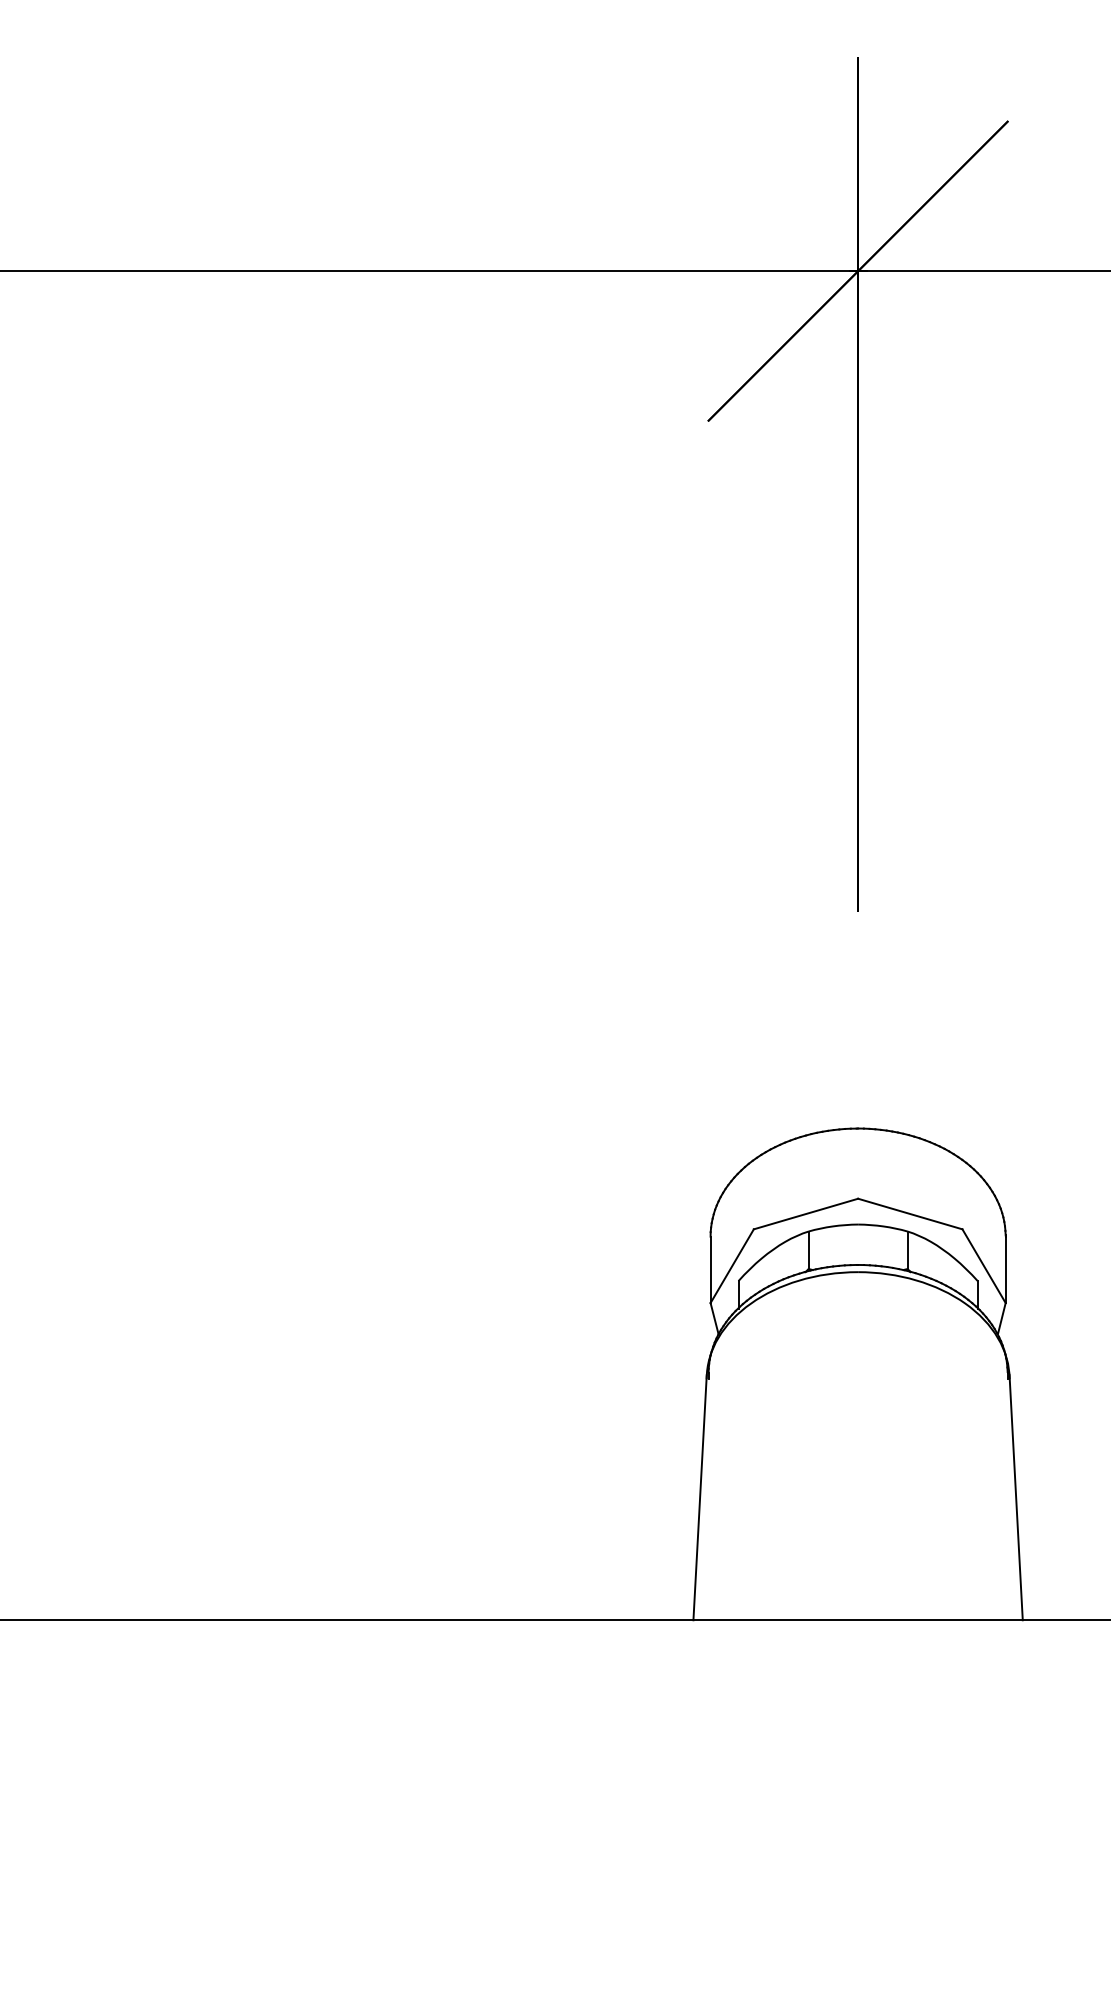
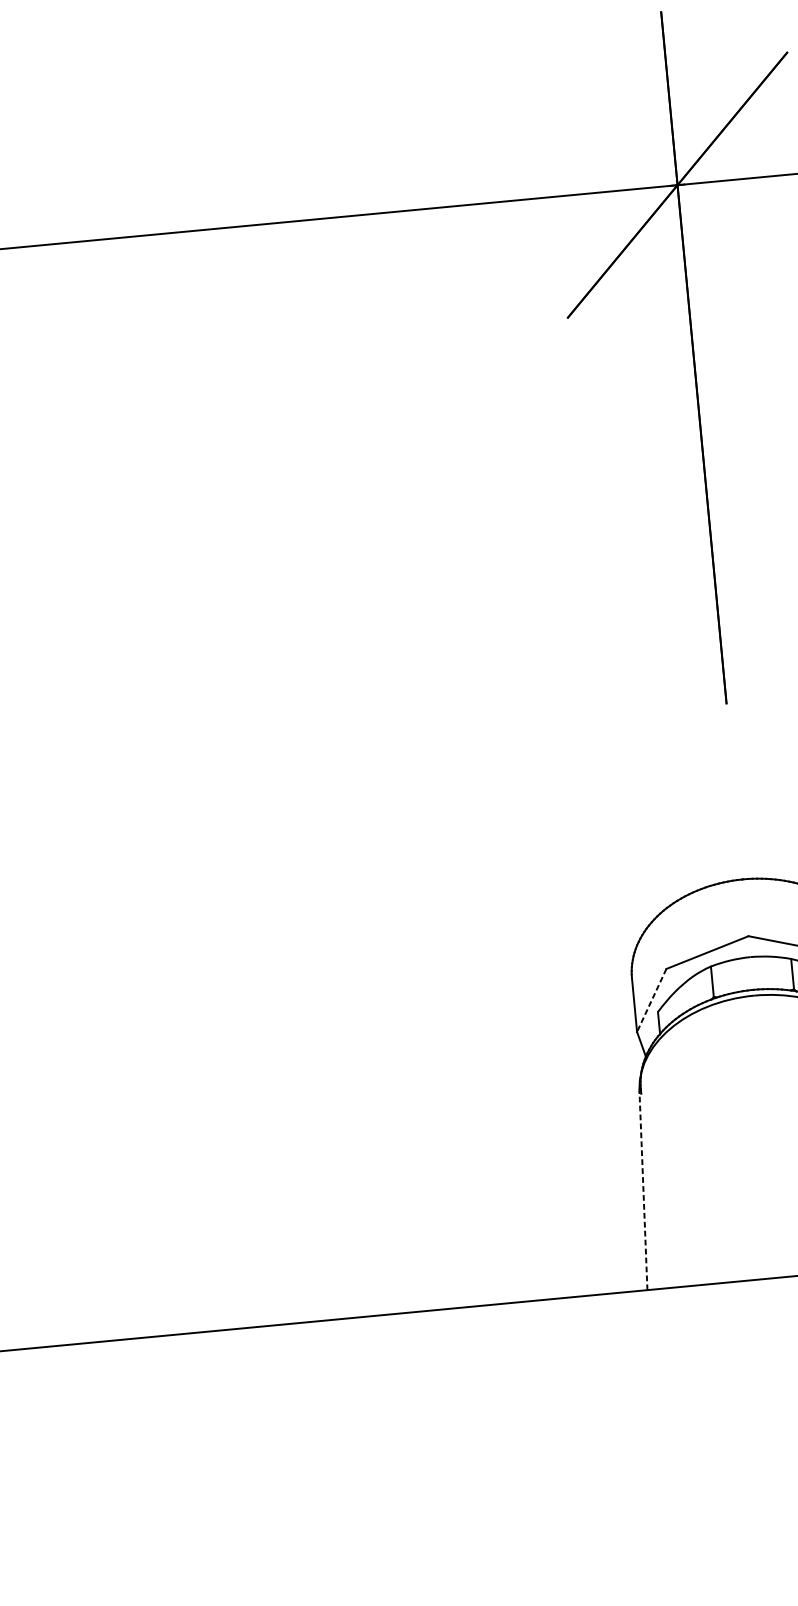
line: (732, 1266) -> (651, 1000), solid -> dashed
line: (700, 1497) -> (643, 1190), solid -> dashed

